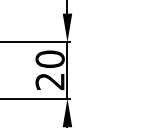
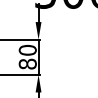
text: (49, 80) -> (27, 63), 20 -> 80

